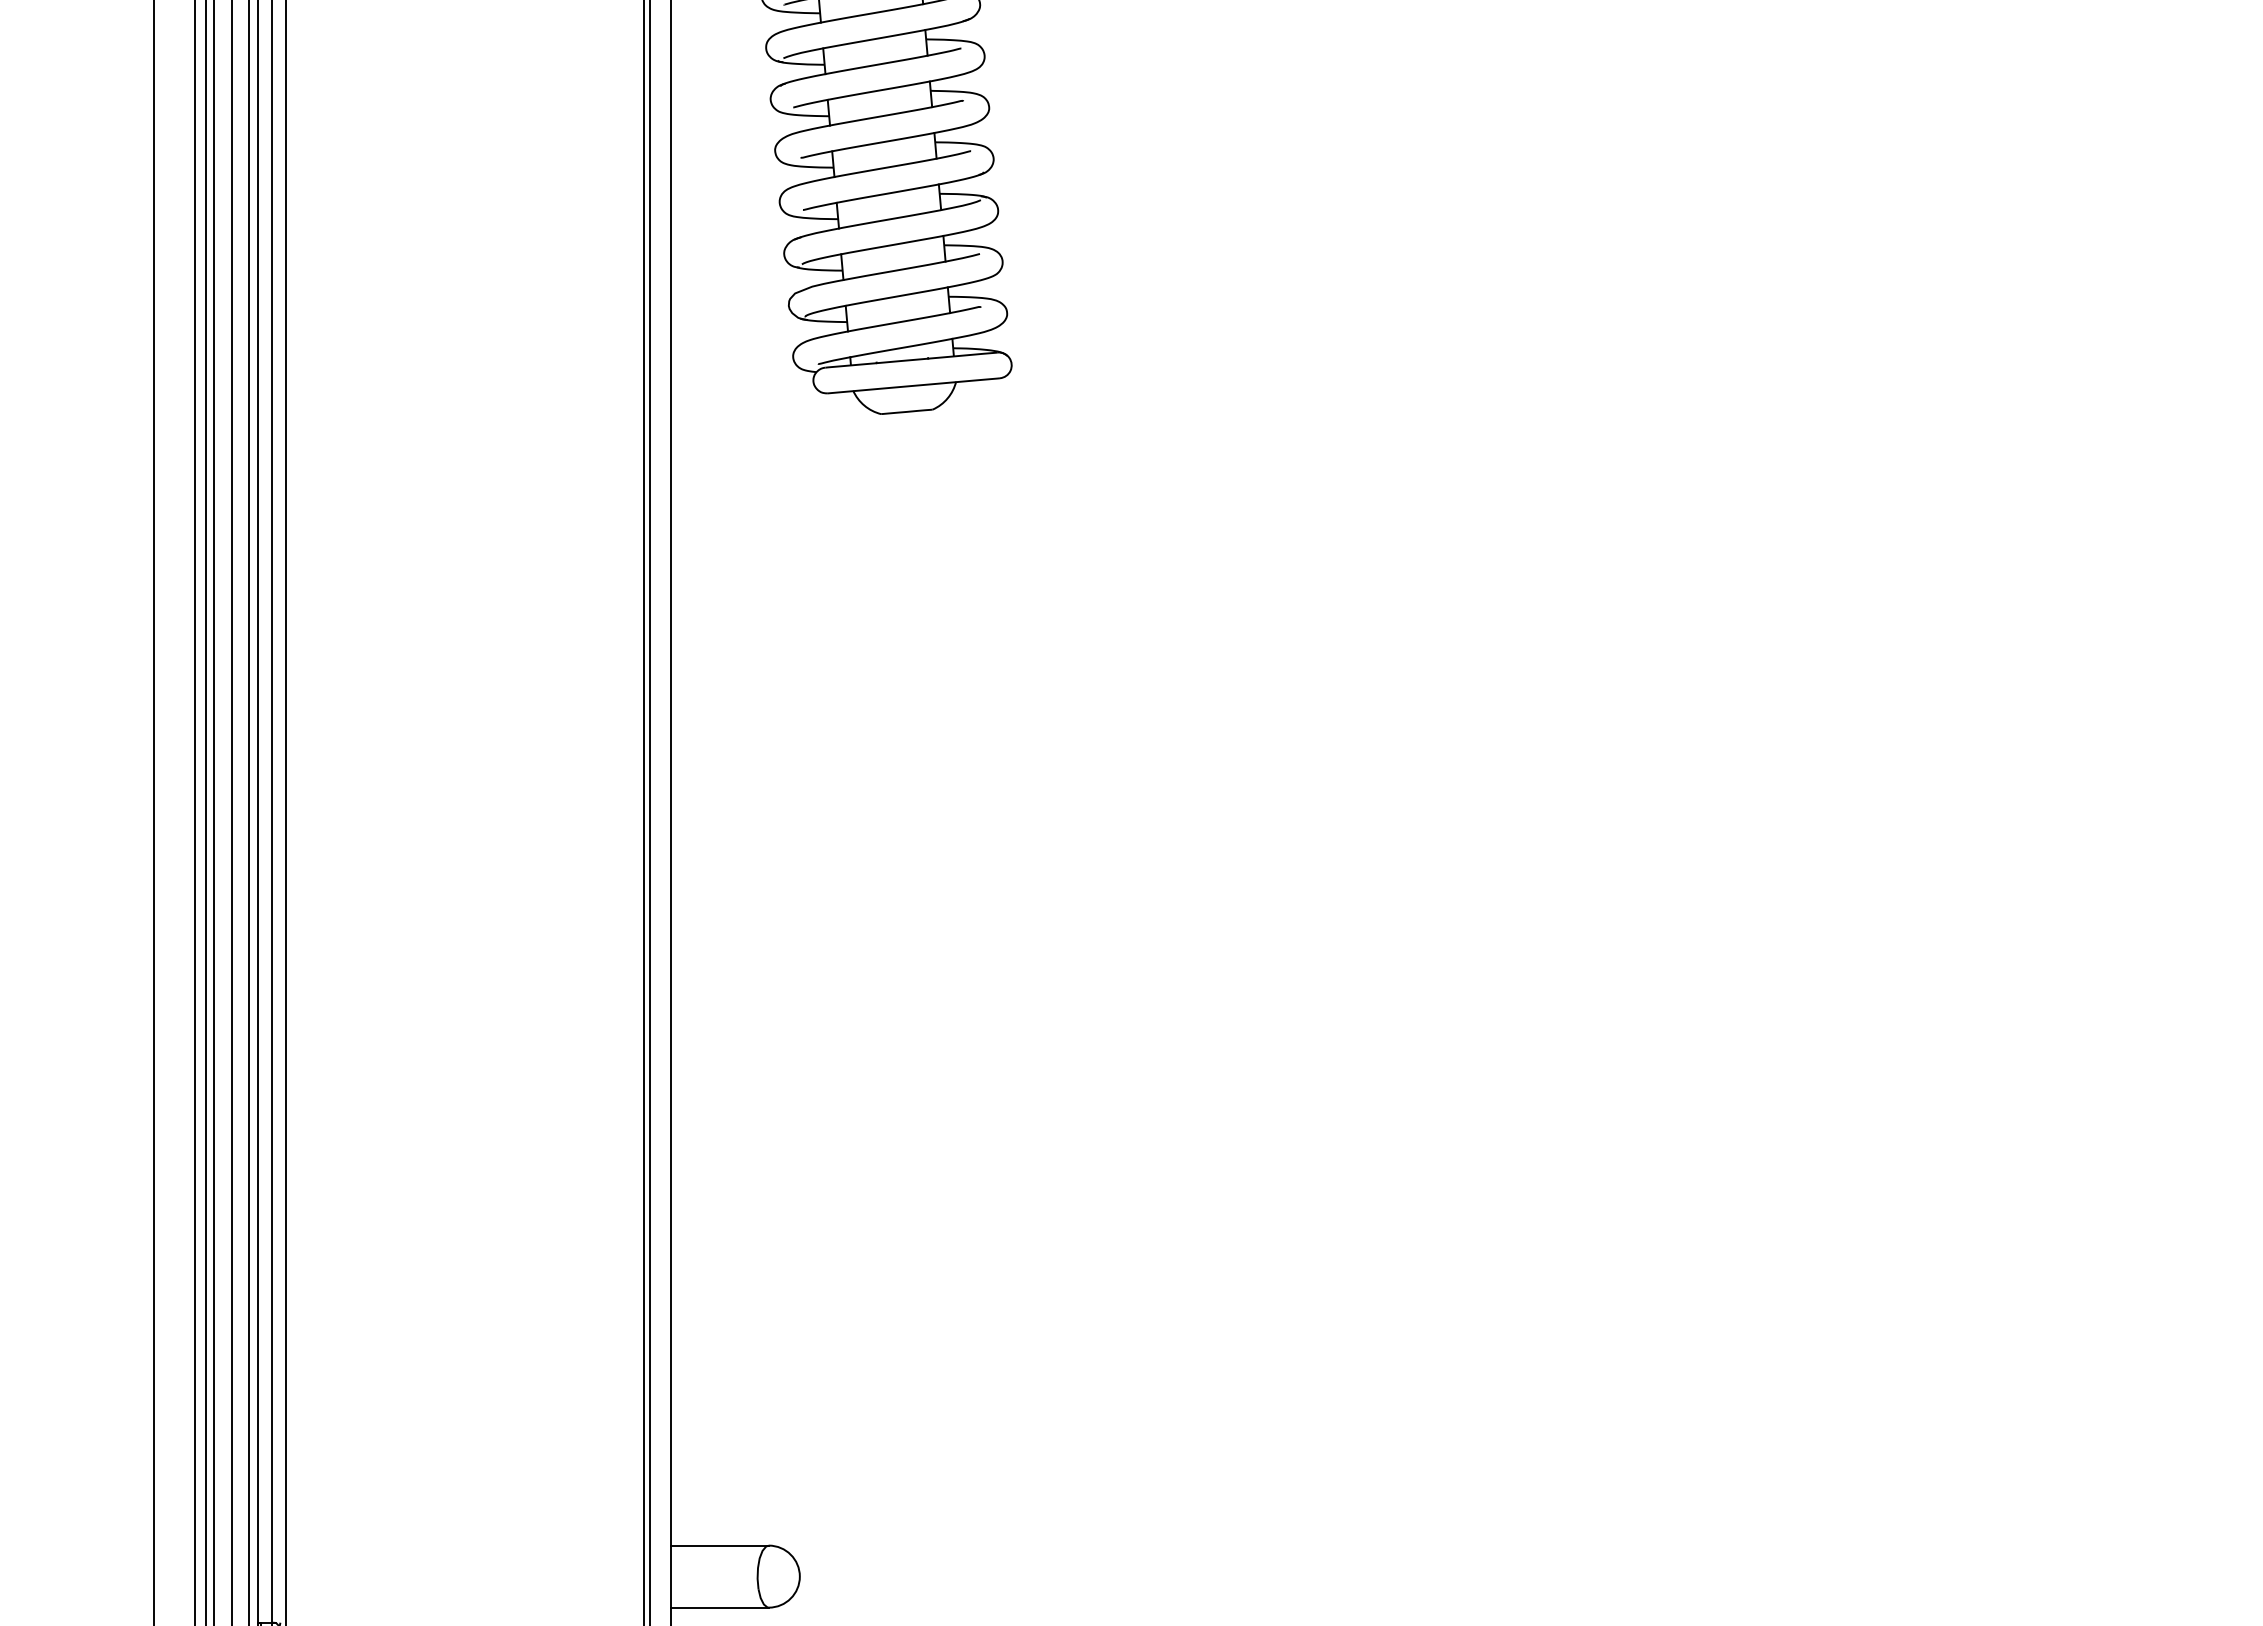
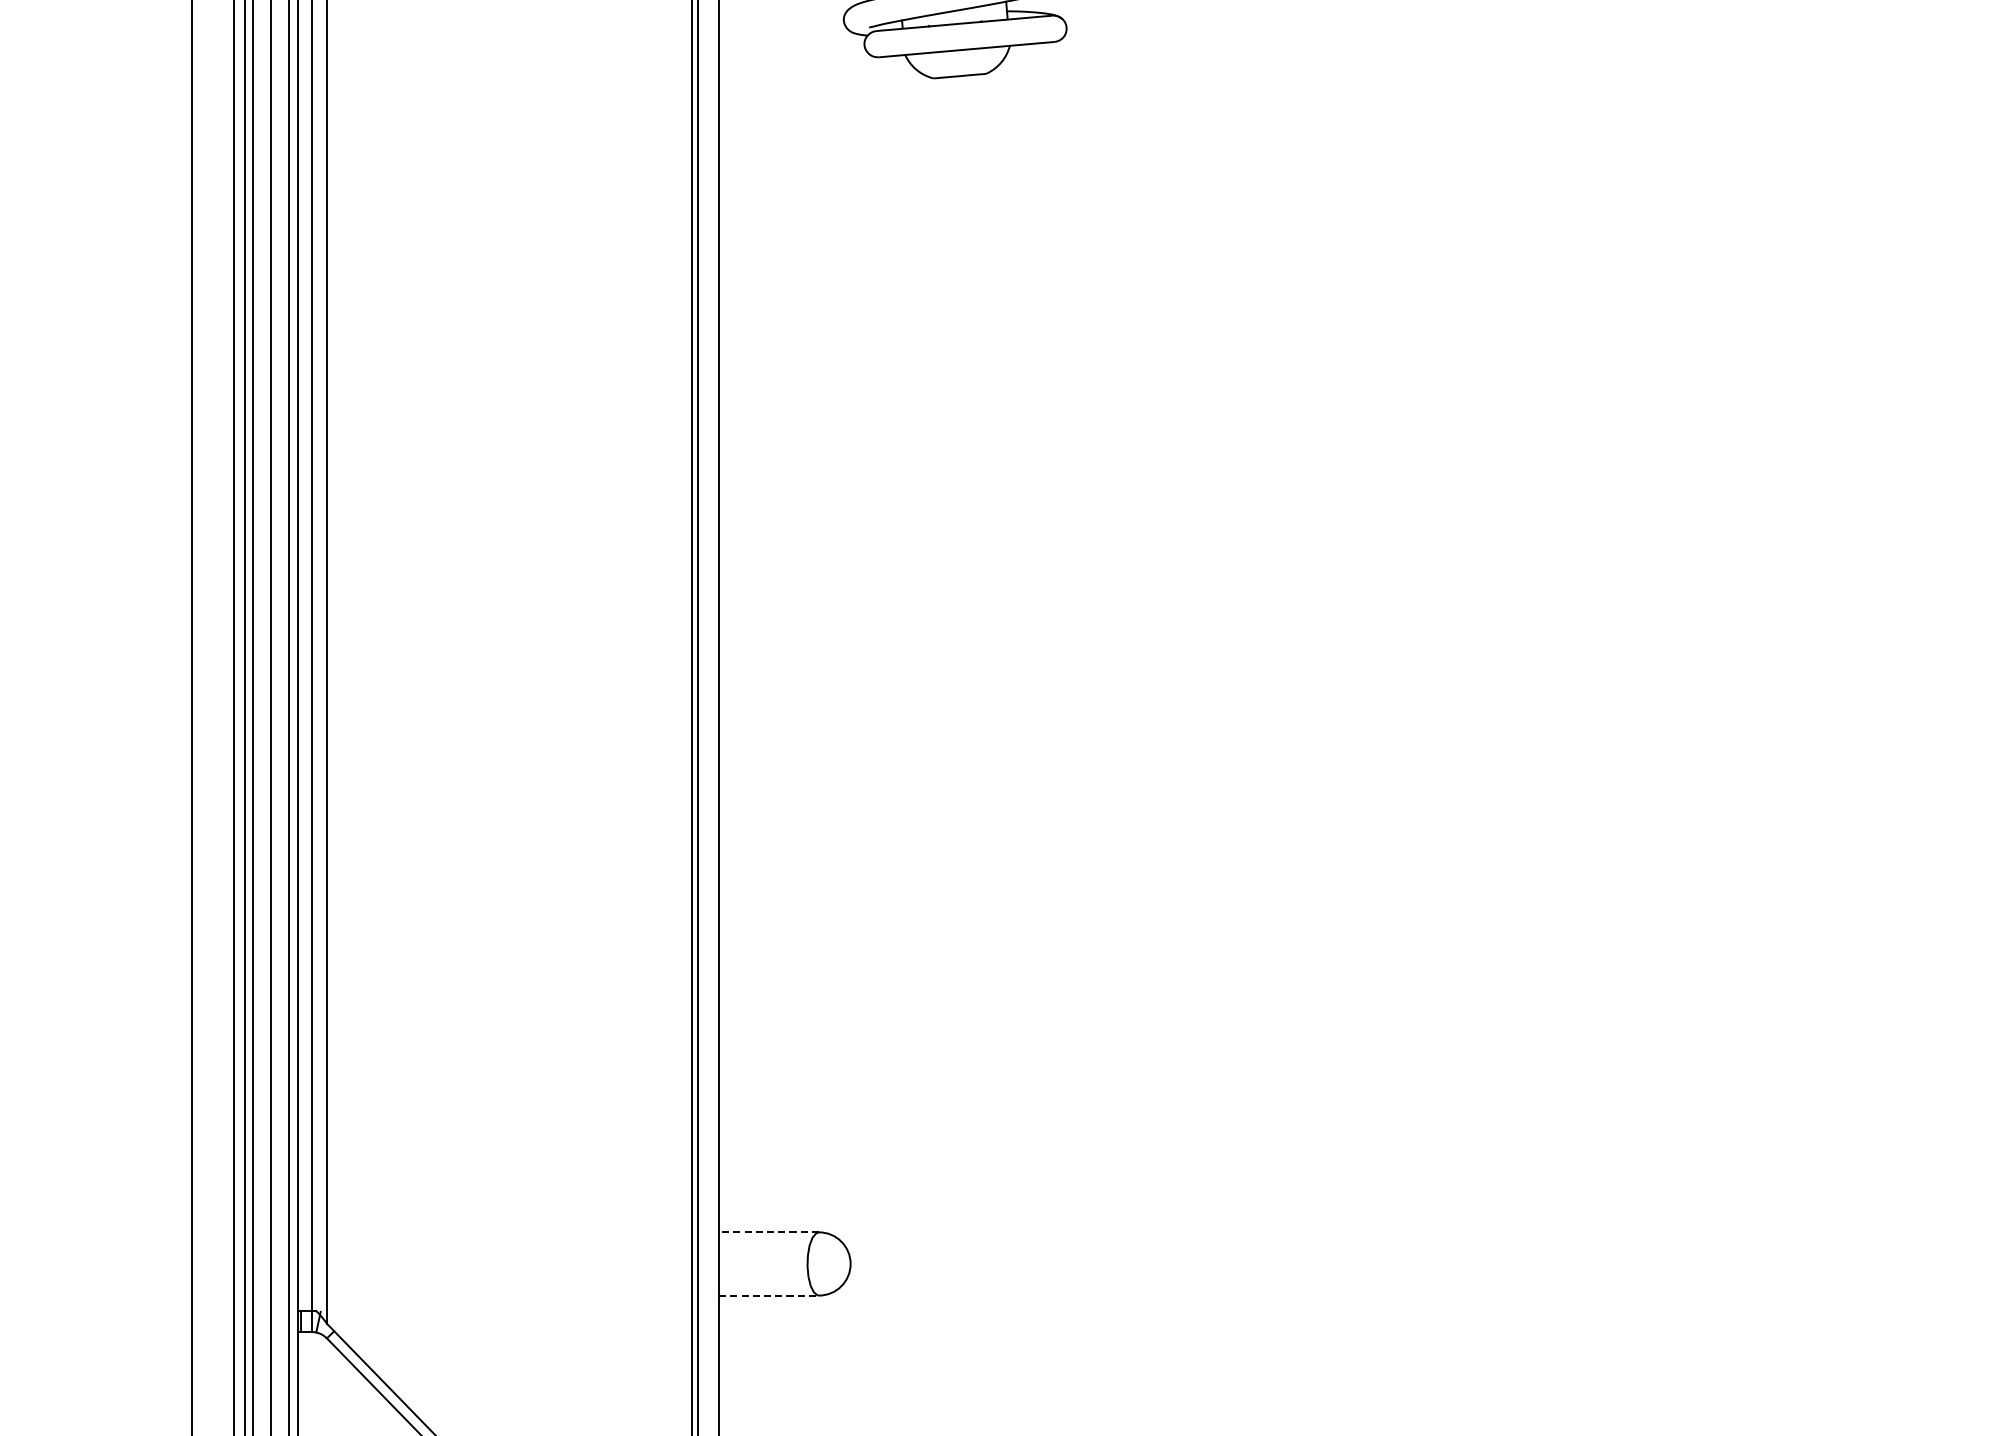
line: (719, 1545) -> (768, 1232), solid -> dashed
line: (719, 1607) -> (768, 1295), solid -> dashed

